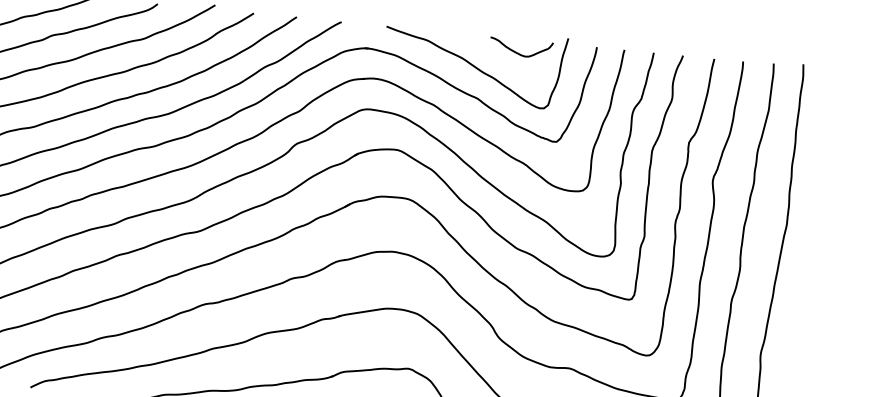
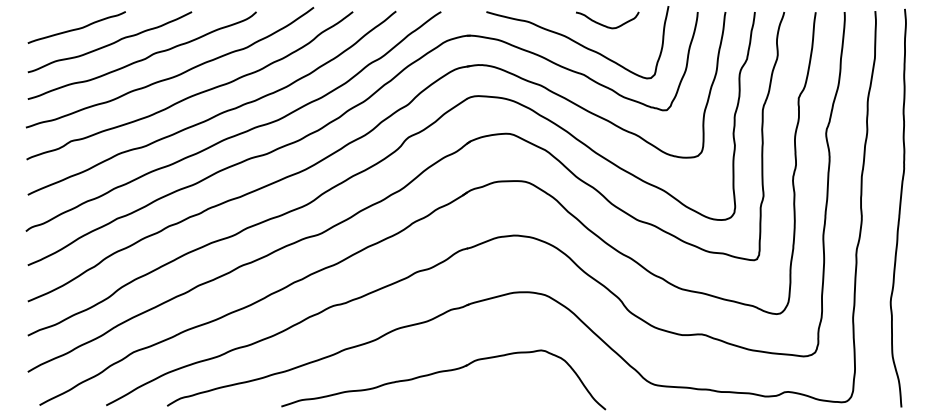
curve: (519, 53) -> (606, 25), moved

